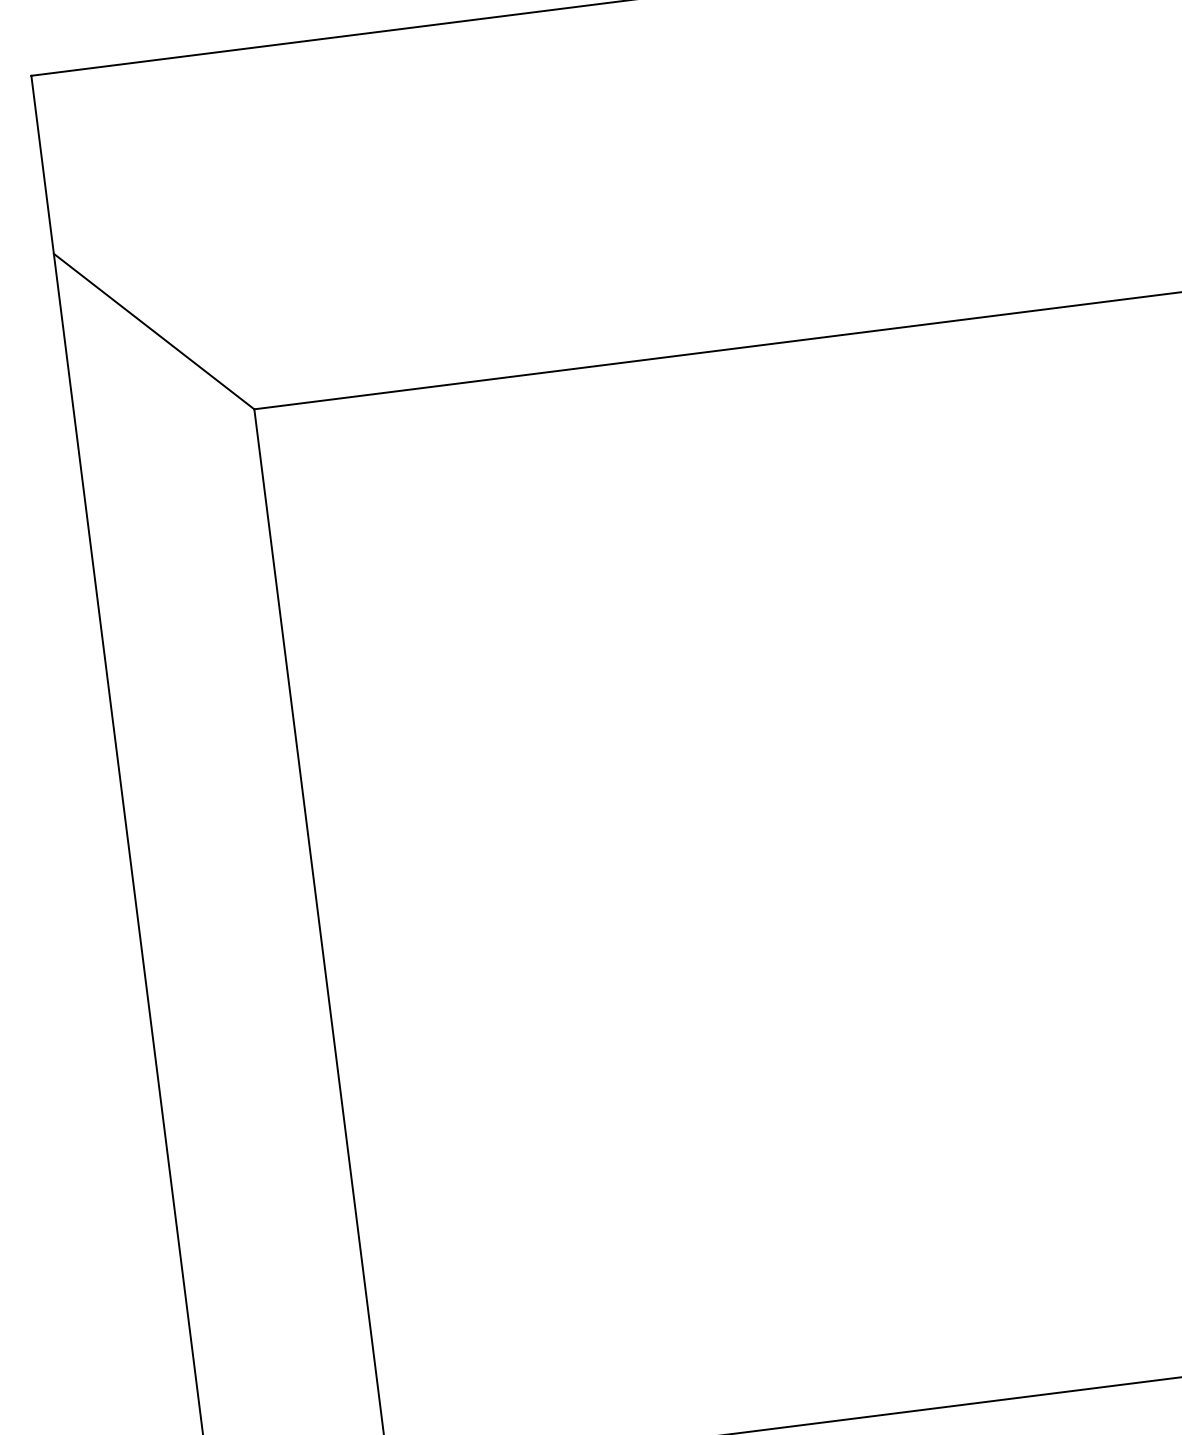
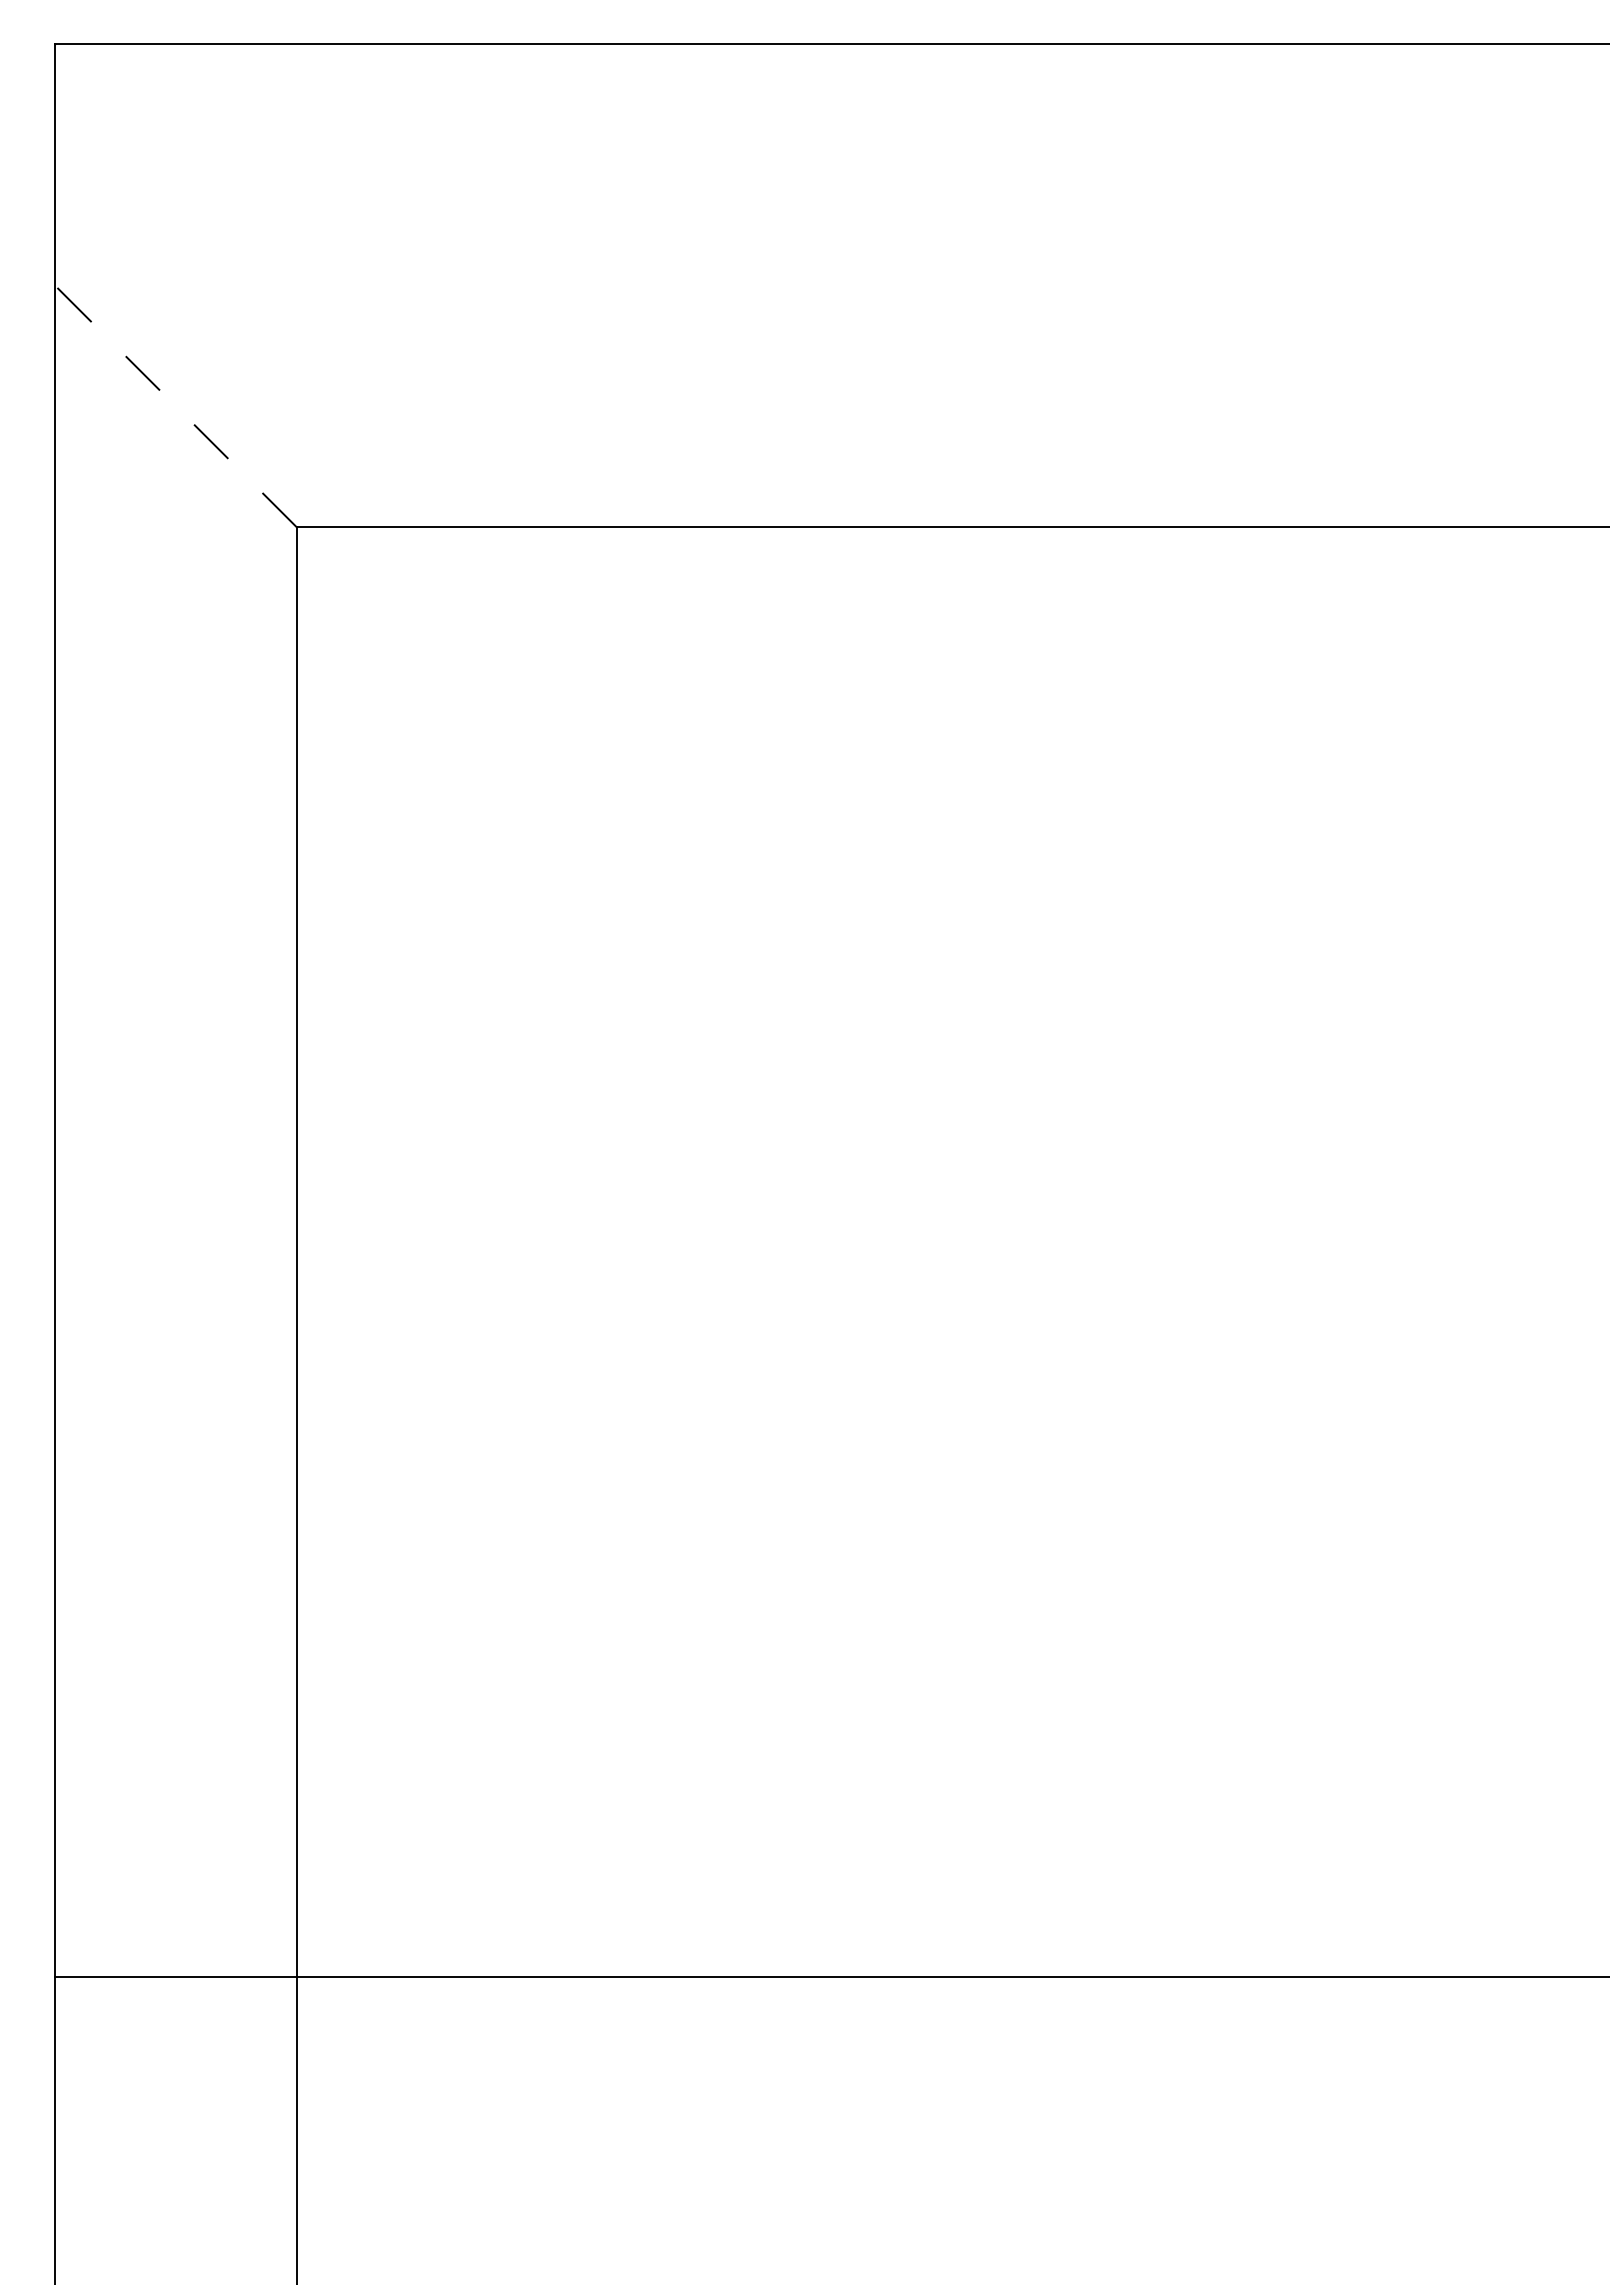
line: (153, 331) -> (175, 406), solid -> dashed

